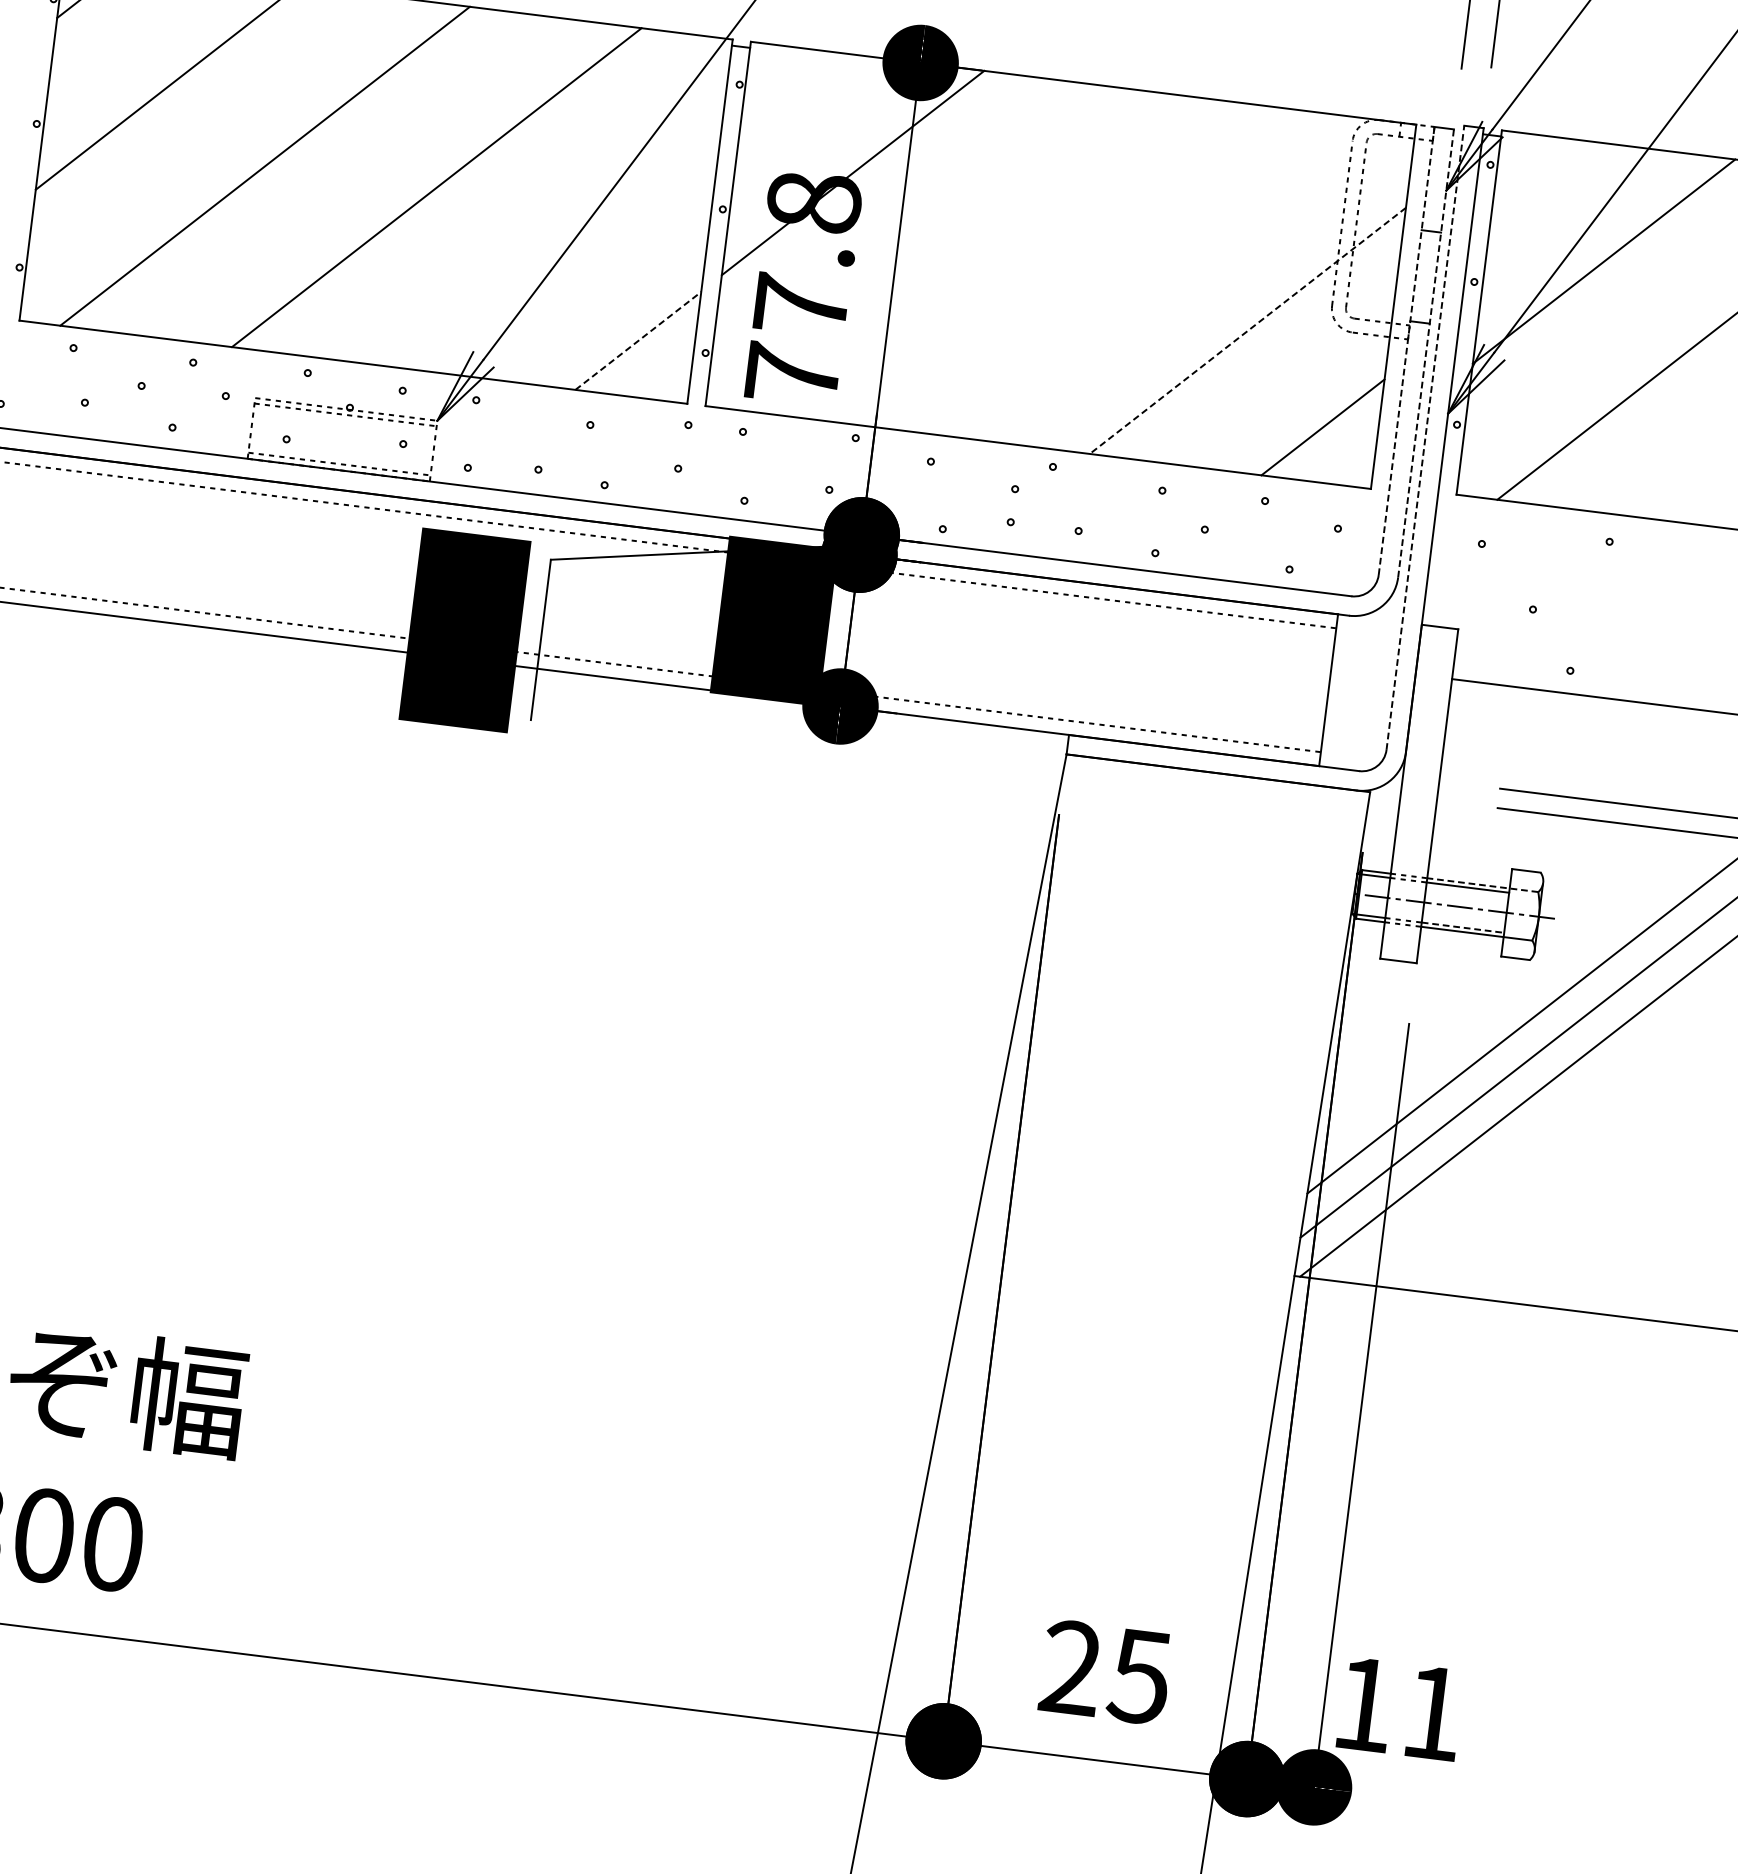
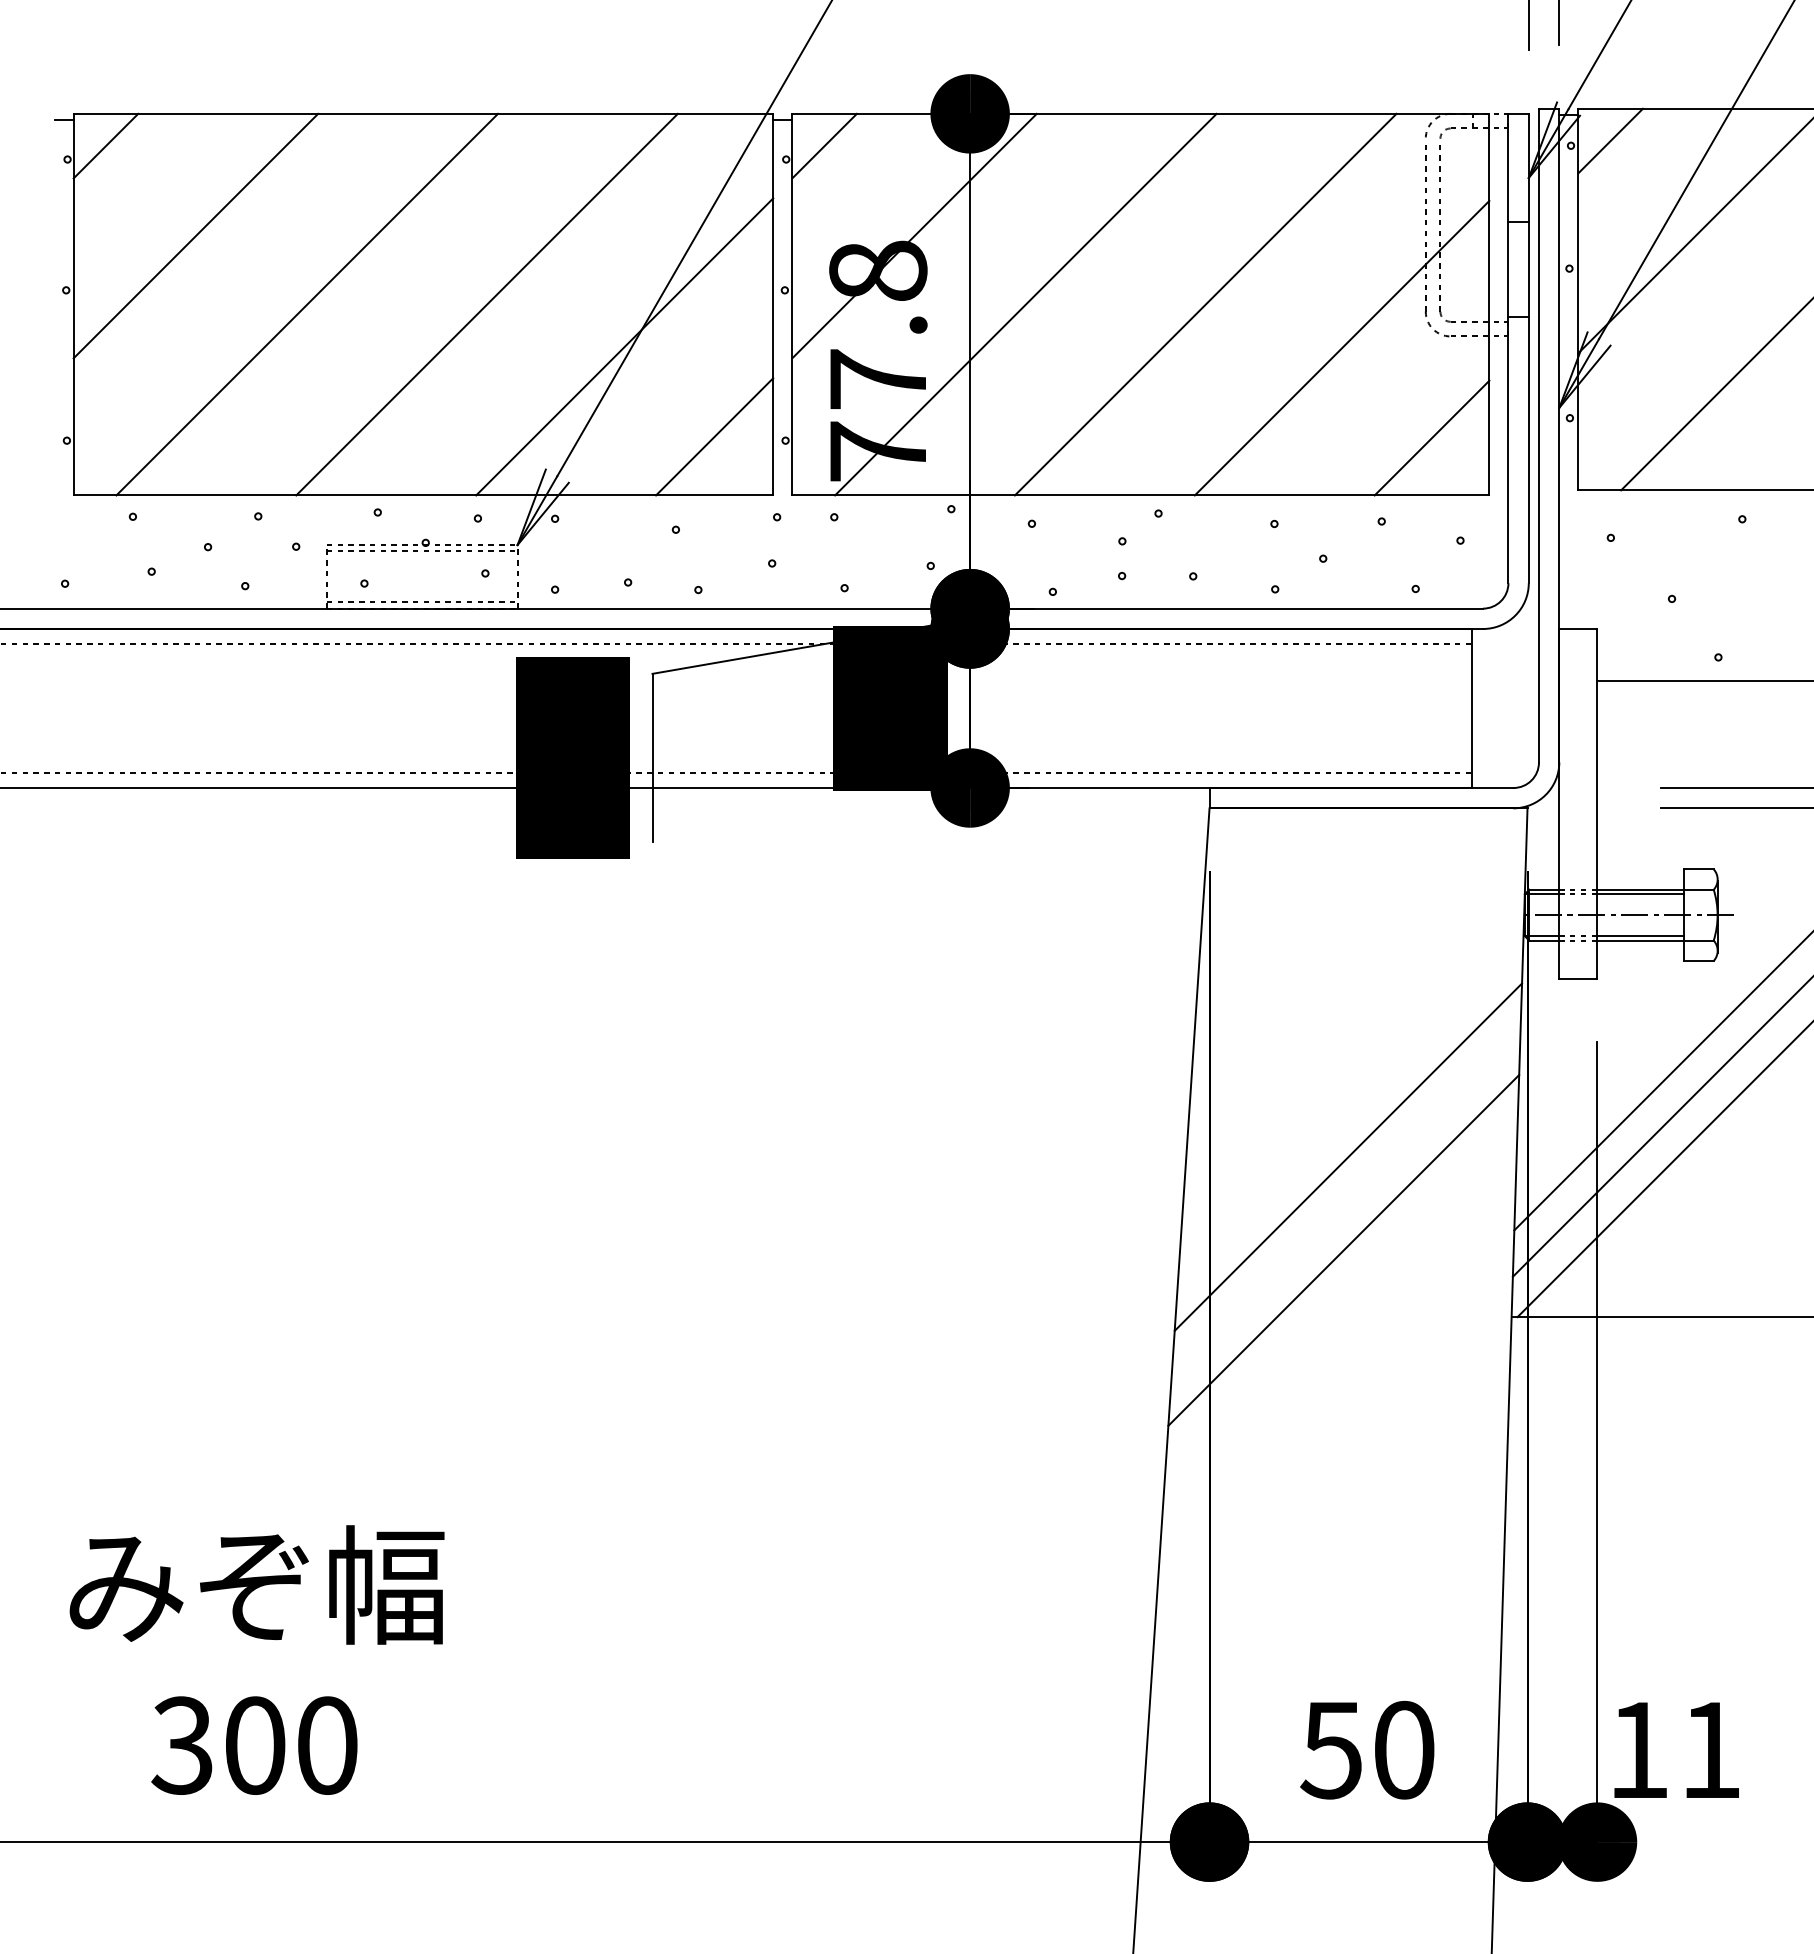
line: (777, 75) -> (824, 145), added
line: (1528, 164) -> (1610, 140), added
line: (563, 243) -> (624, 346), added
line: (950, 251) -> (1025, 304), added
line: (1122, 272) -> (1205, 304), added
line: (1247, 331) -> (1341, 348), dashed -> solid
line: (638, 340) -> (714, 436), dashed -> solid
line: (1406, 350) -> (1508, 348), dashed -> solid
line: (1425, 353) -> (1528, 348), dashed -> solid
line: (1424, 437) -> (1538, 435), dashed -> solid
line: (1482, 884) -> (1655, 889), dashed -> solid
line: (1463, 928) -> (1641, 936), dashed -> solid
line: (1157, 1103) -> (1348, 1156), added
line: (1141, 1192) -> (1343, 1250), added
text: (1105, 1671) -> (1367, 1749), 25 -> 50

